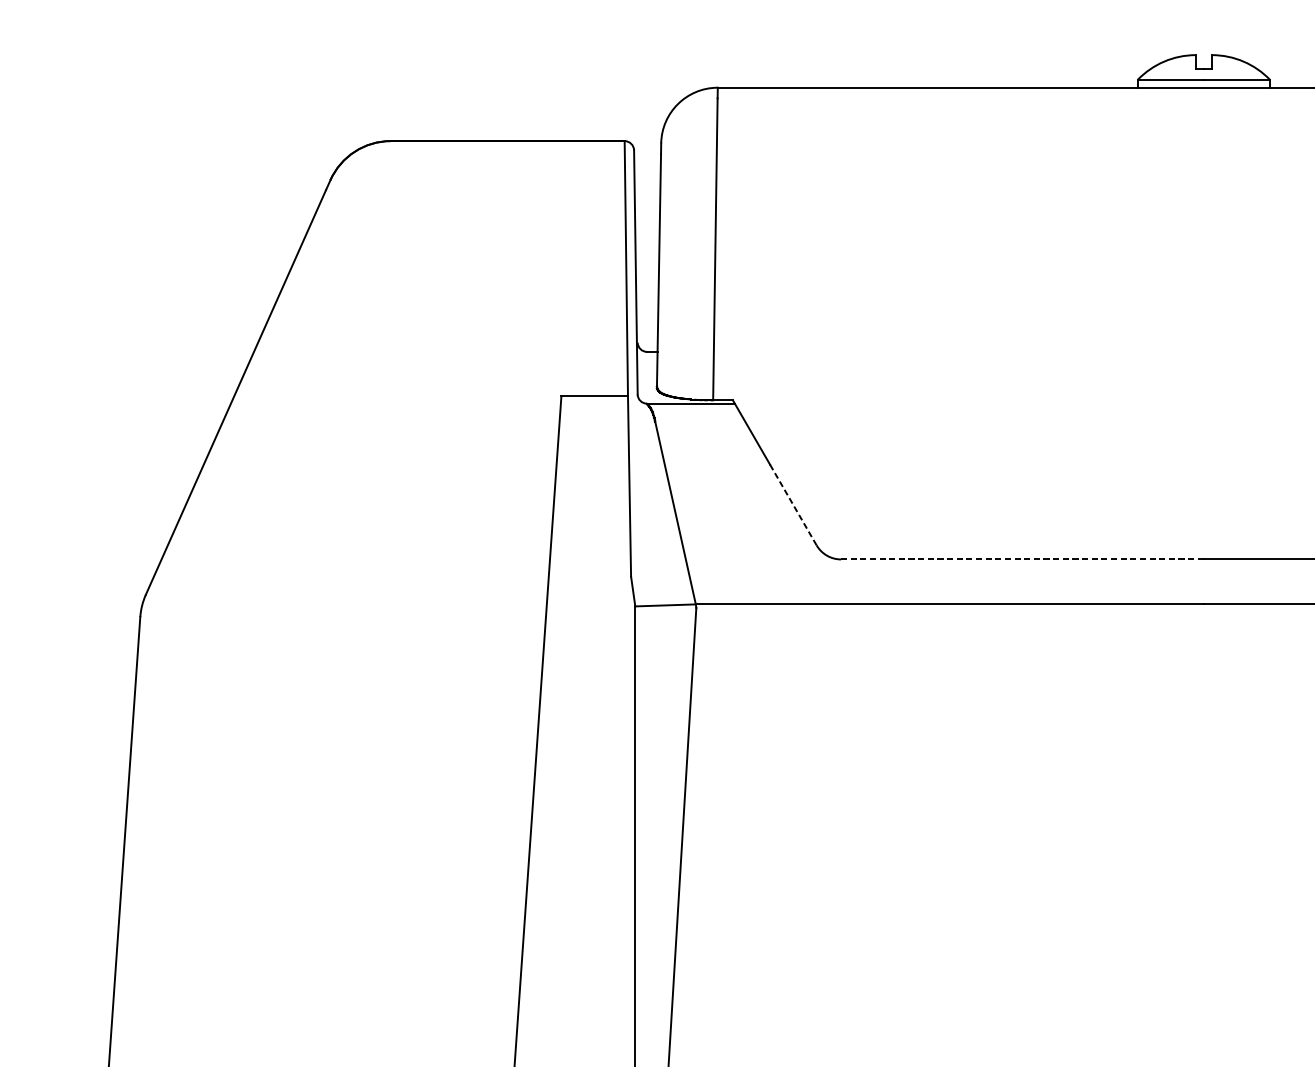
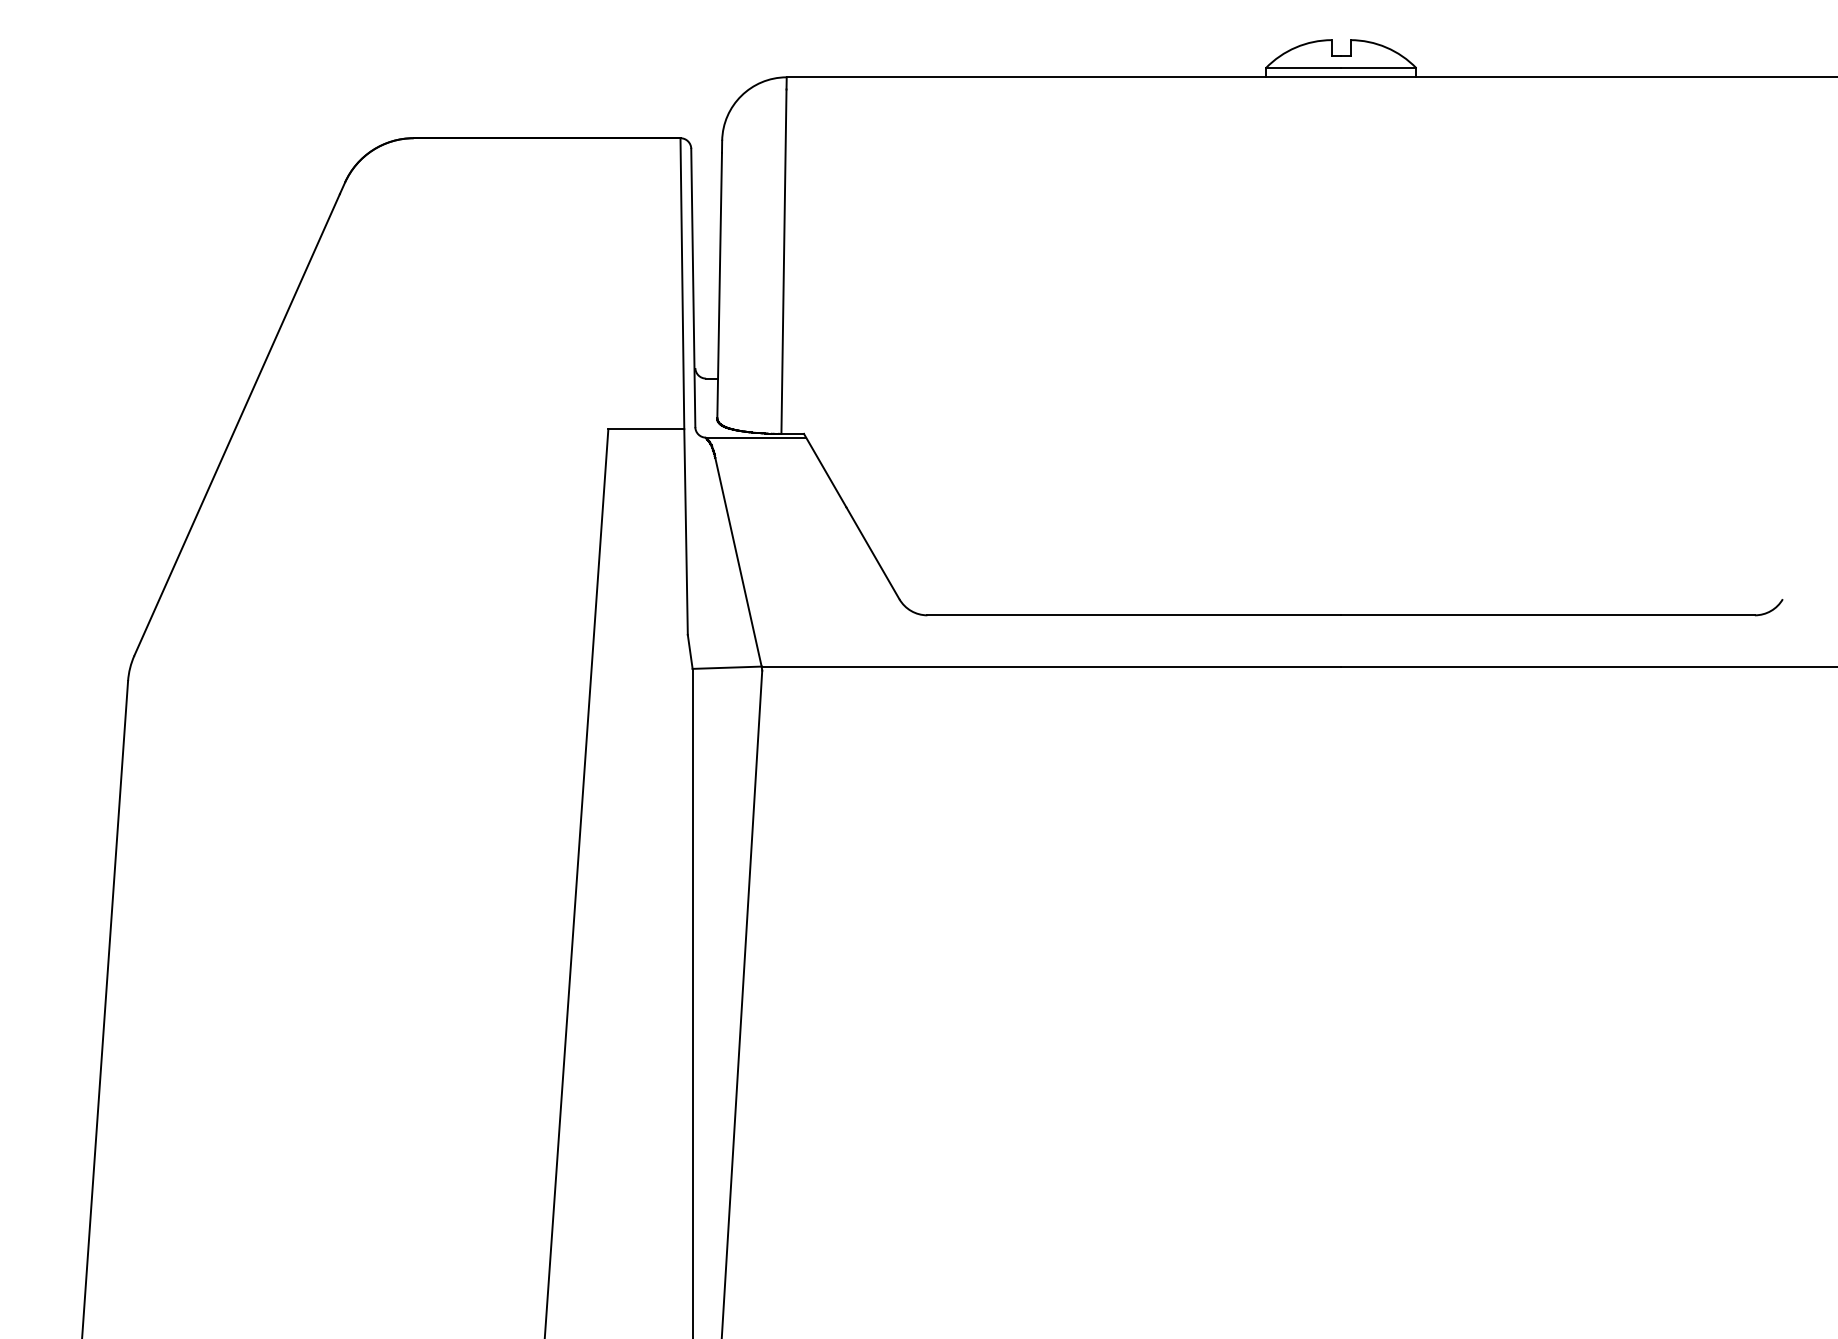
line: (793, 504) -> (872, 552), dashed -> solid
line: (1022, 559) -> (1134, 615), dashed -> solid

